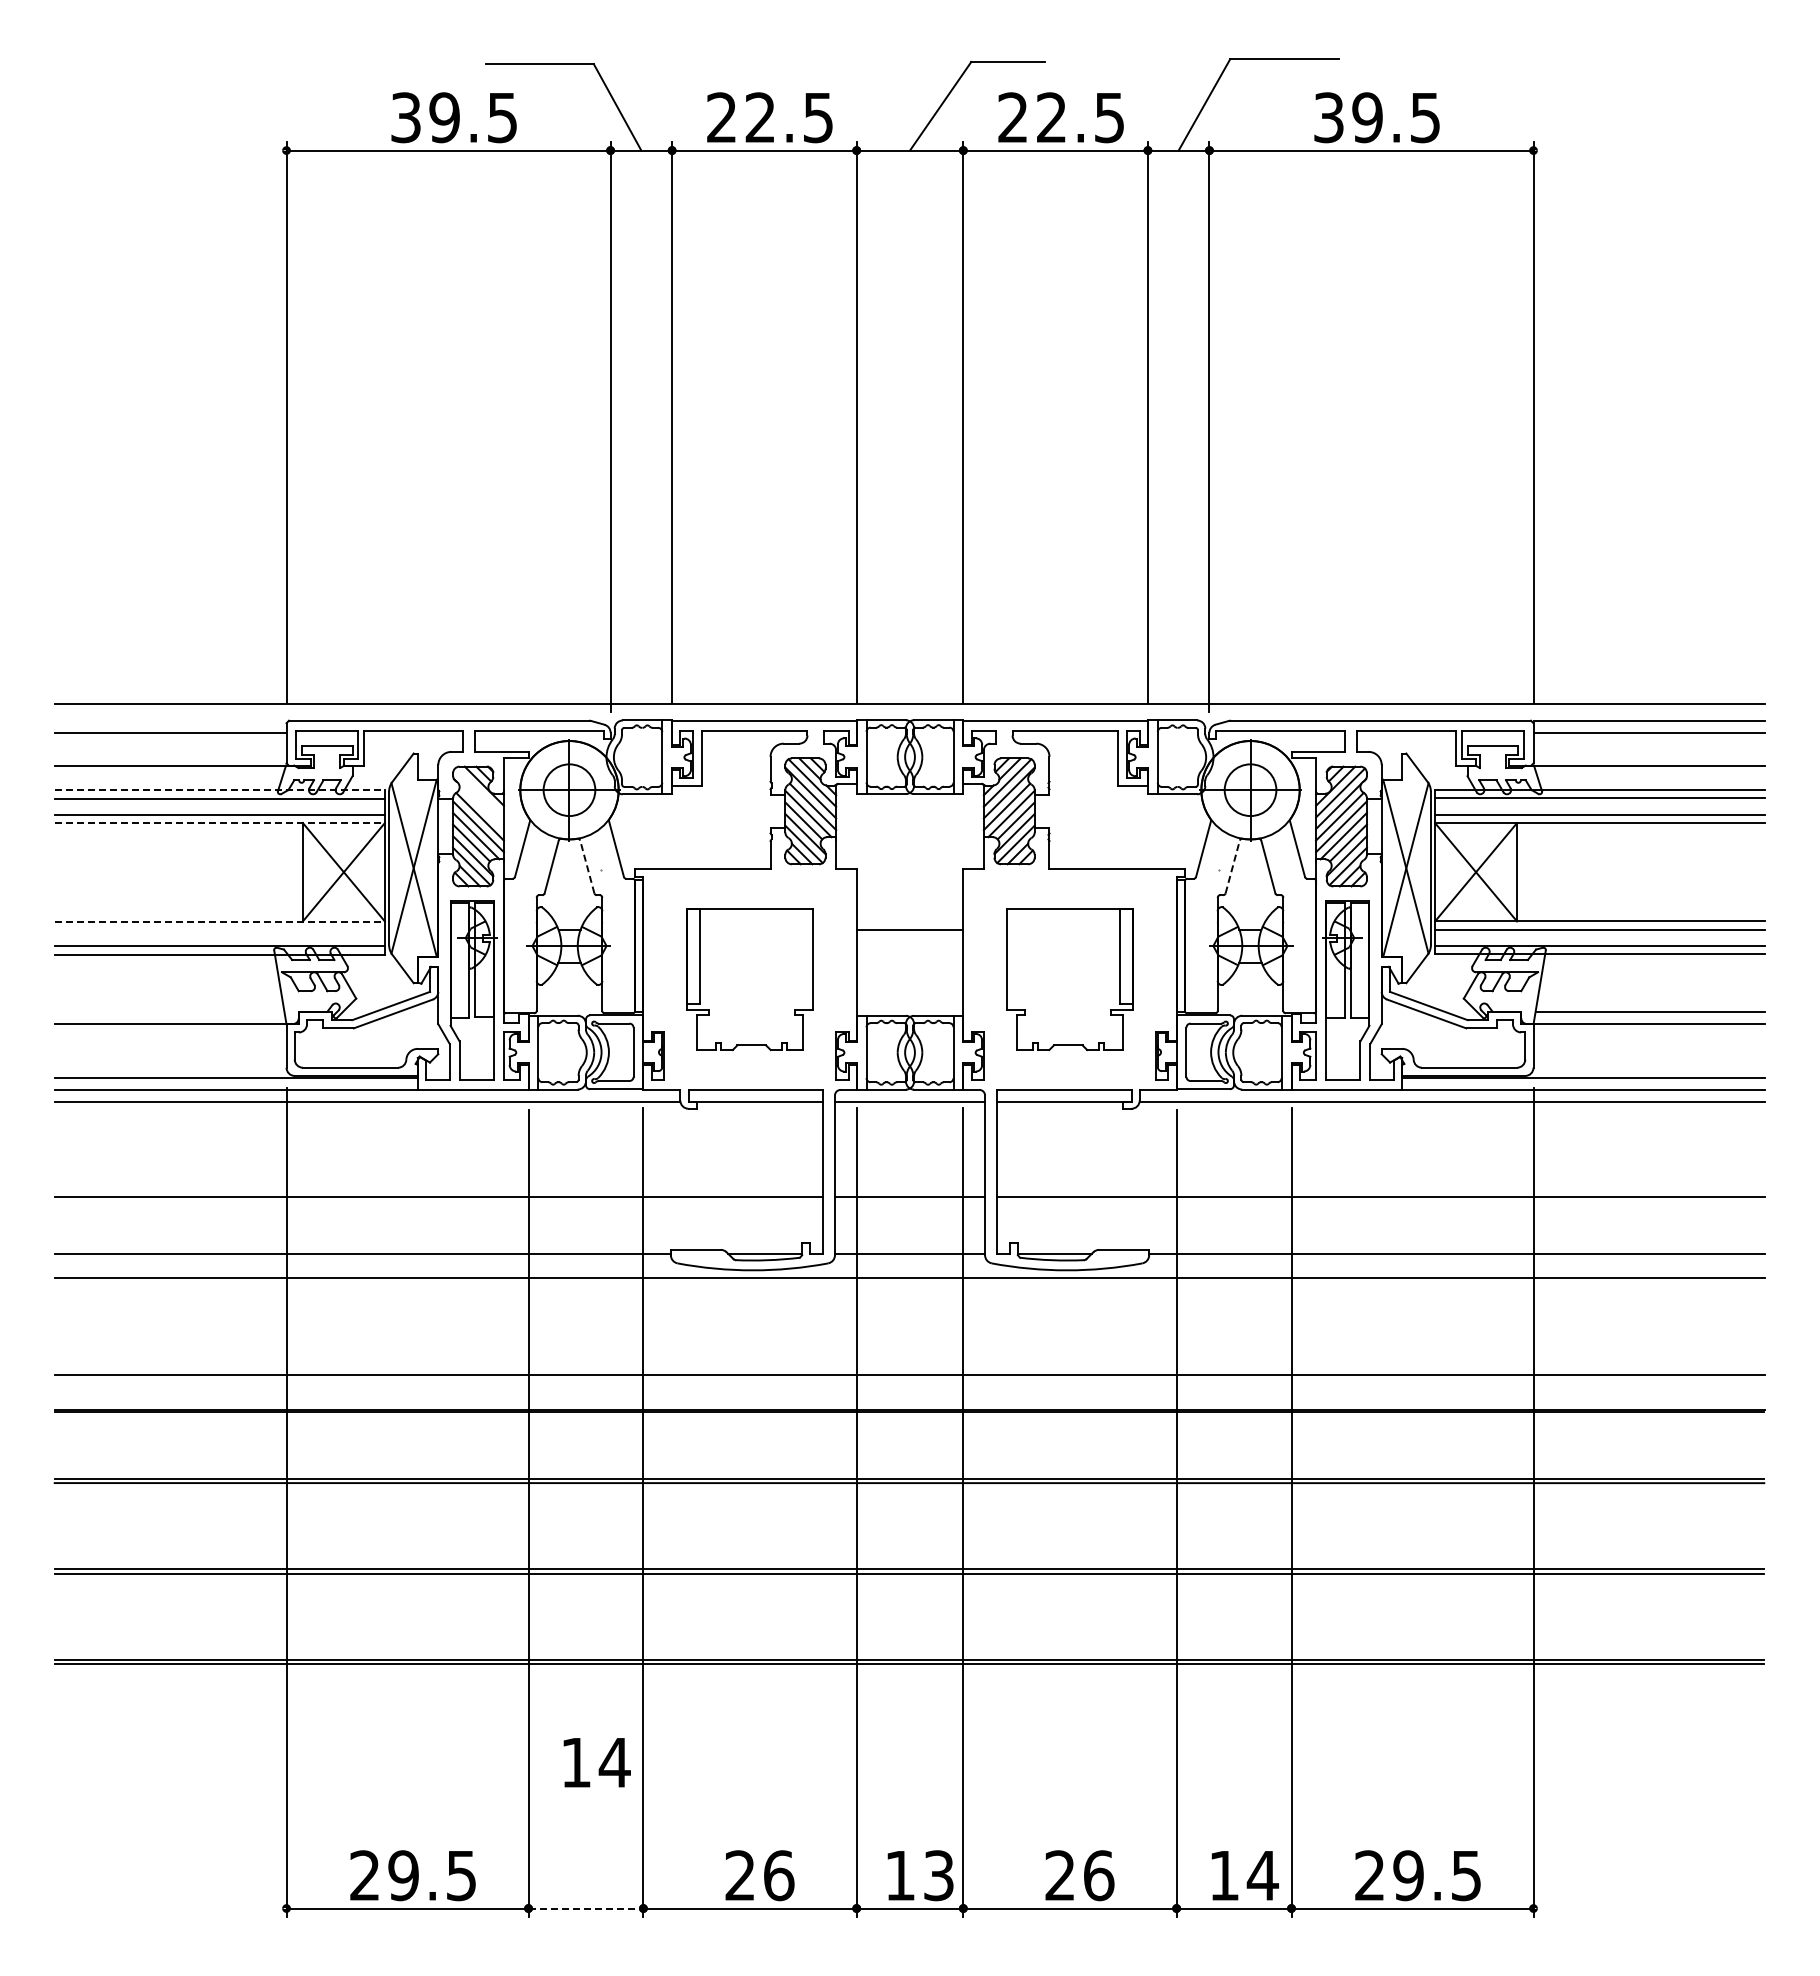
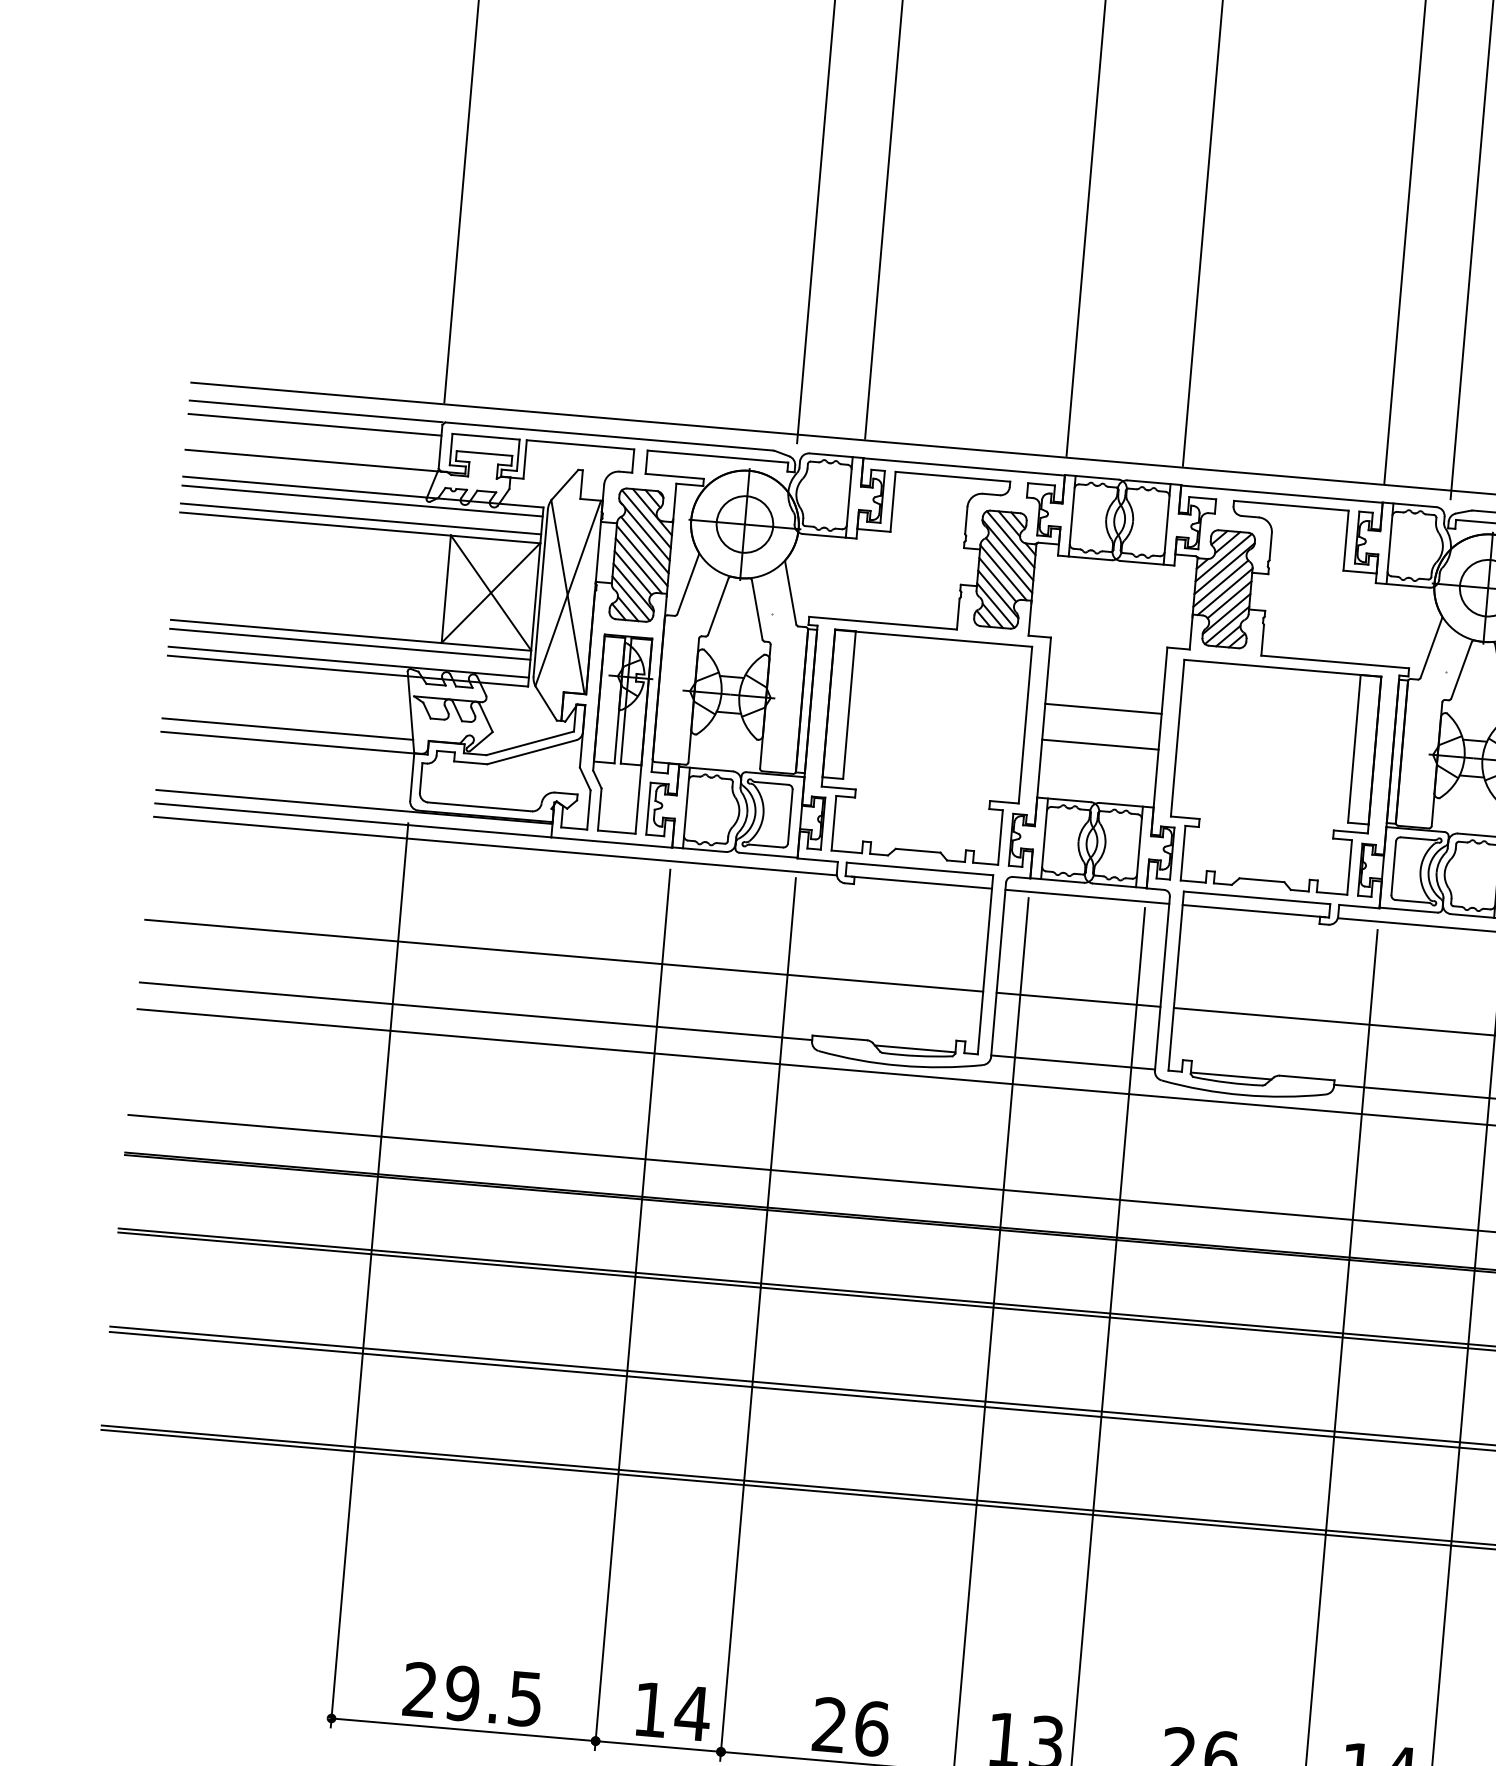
line: (170, 720) -> (316, 411), added
line: (220, 790) -> (364, 492), dashed -> solid
line: (479, 792) -> (646, 518), added
line: (480, 806) -> (646, 533), added
line: (220, 823) -> (360, 528), dashed -> solid
line: (587, 866) -> (757, 609), dashed -> solid
line: (1232, 866) -> (1461, 669), dashed -> solid
line: (220, 921) -> (351, 635), dashed -> solid
line: (219, 929) -> (349, 643), added
line: (909, 962) -> (1099, 744), added
part: (749, 979) -> (923, 747), size x1.43
part: (1069, 979) -> (1272, 777), size x1.43
line: (169, 1011) -> (287, 728), added
text: (596, 1762) -> (672, 1711), moved
line: (586, 1908) -> (658, 1746), dashed -> solid

